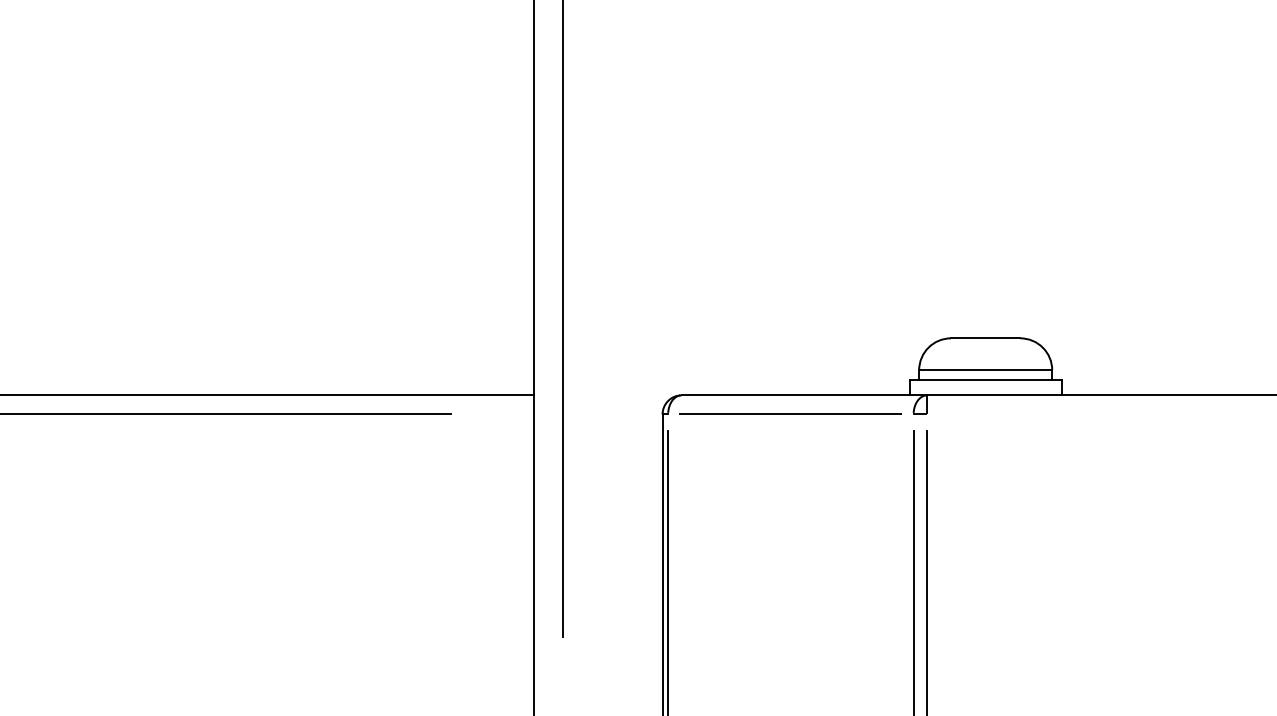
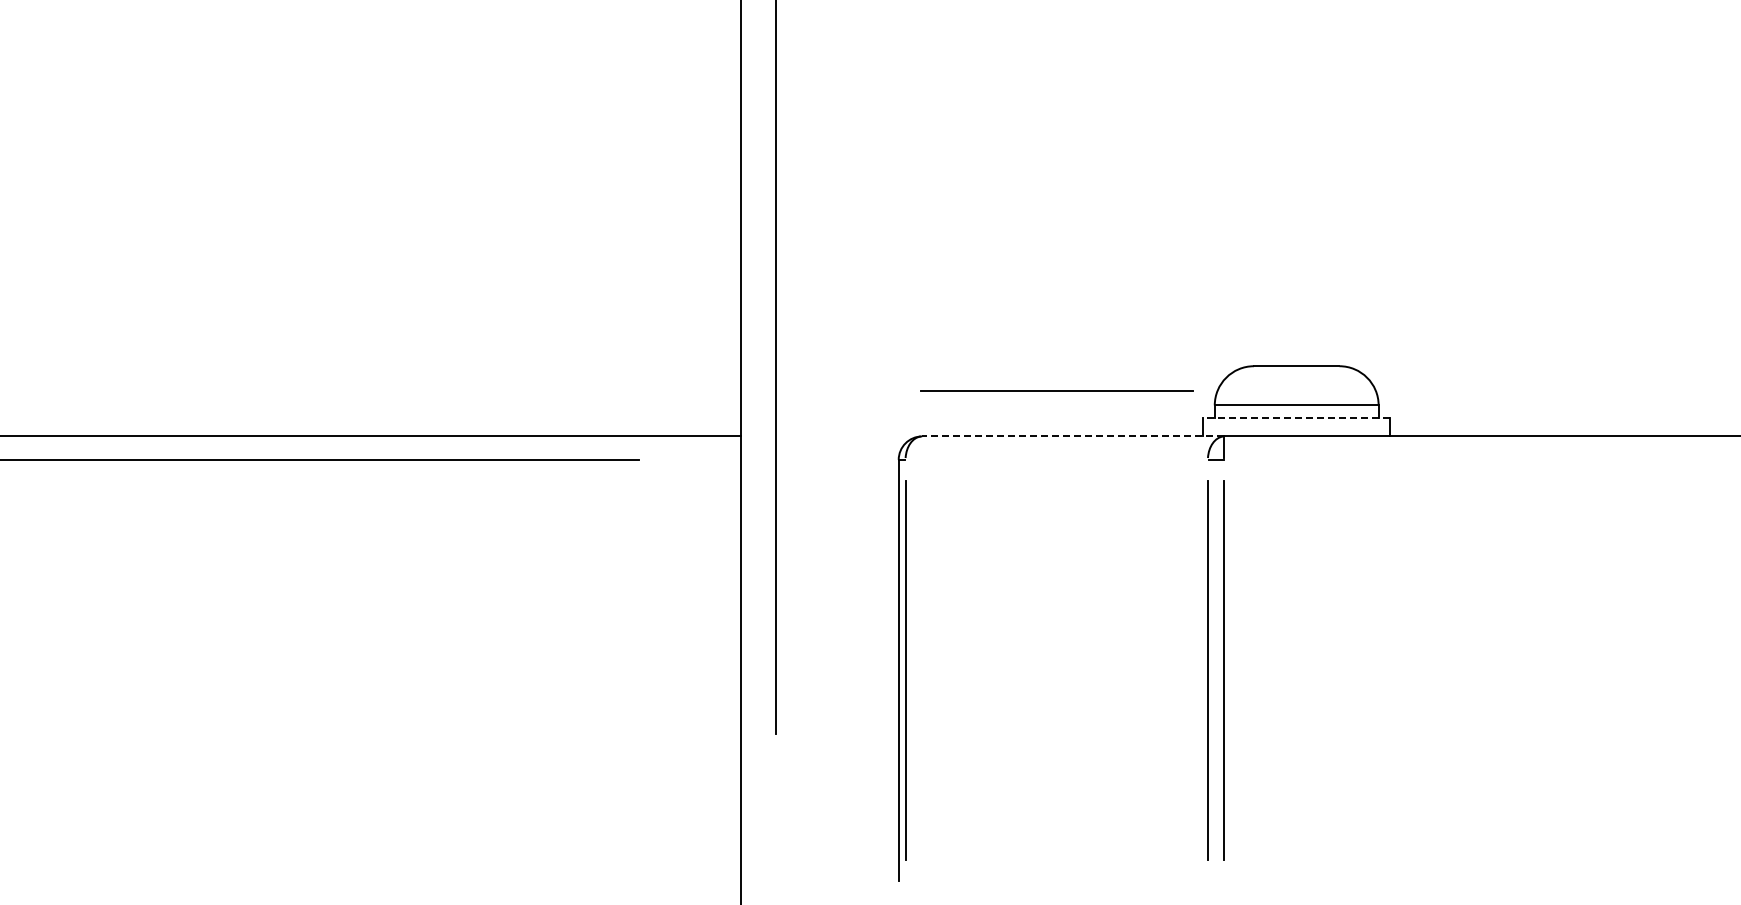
line: (985, 379) -> (1296, 417), solid -> dashed
line: (803, 395) -> (1072, 436), solid -> dashed
line: (790, 414) -> (1056, 390), moved

